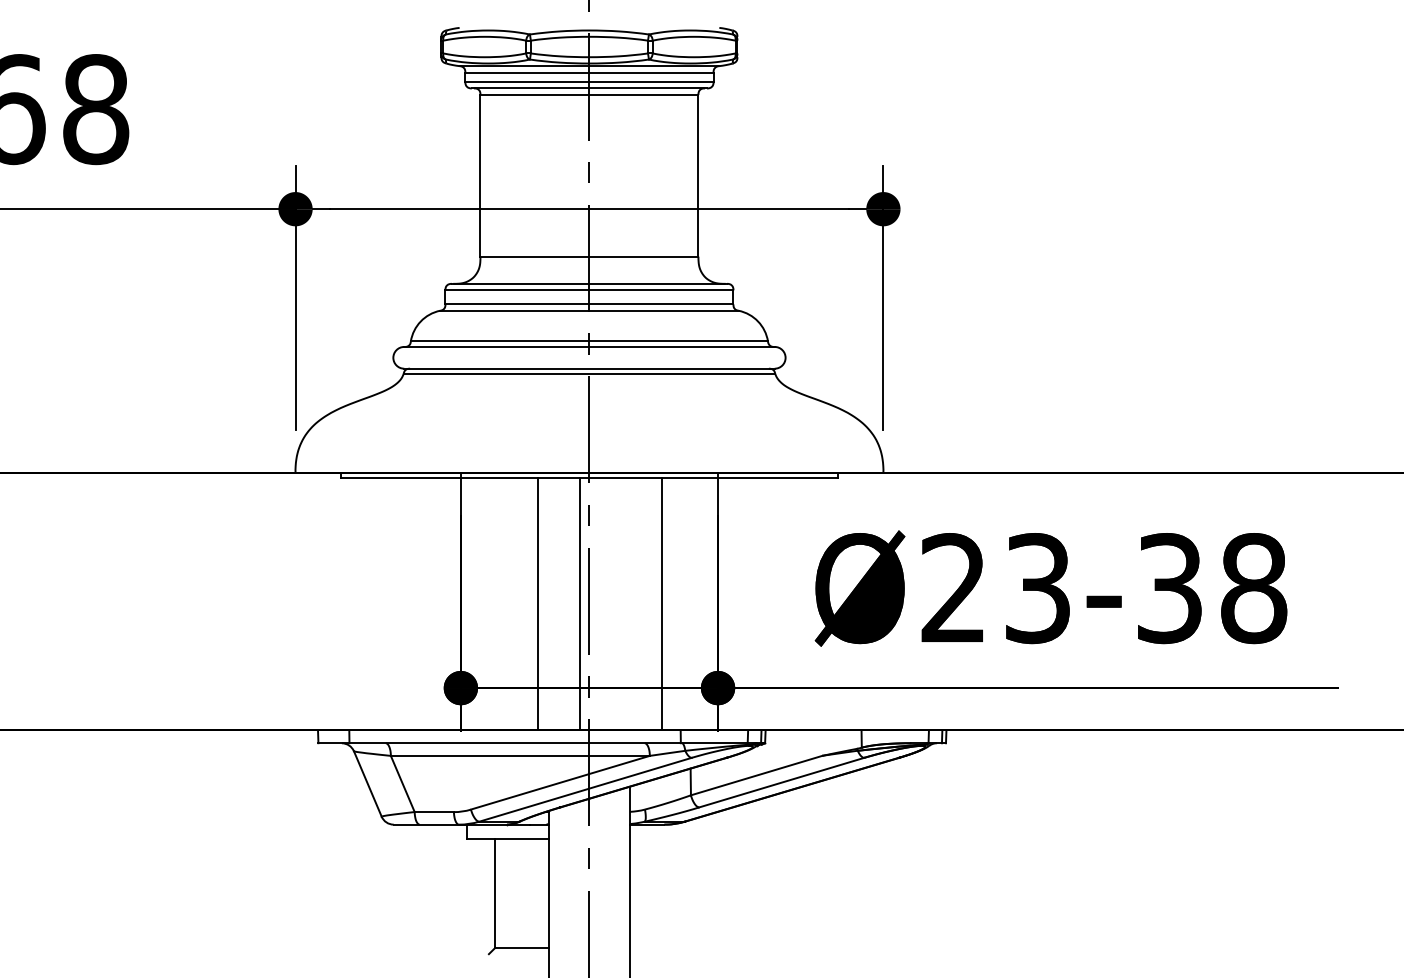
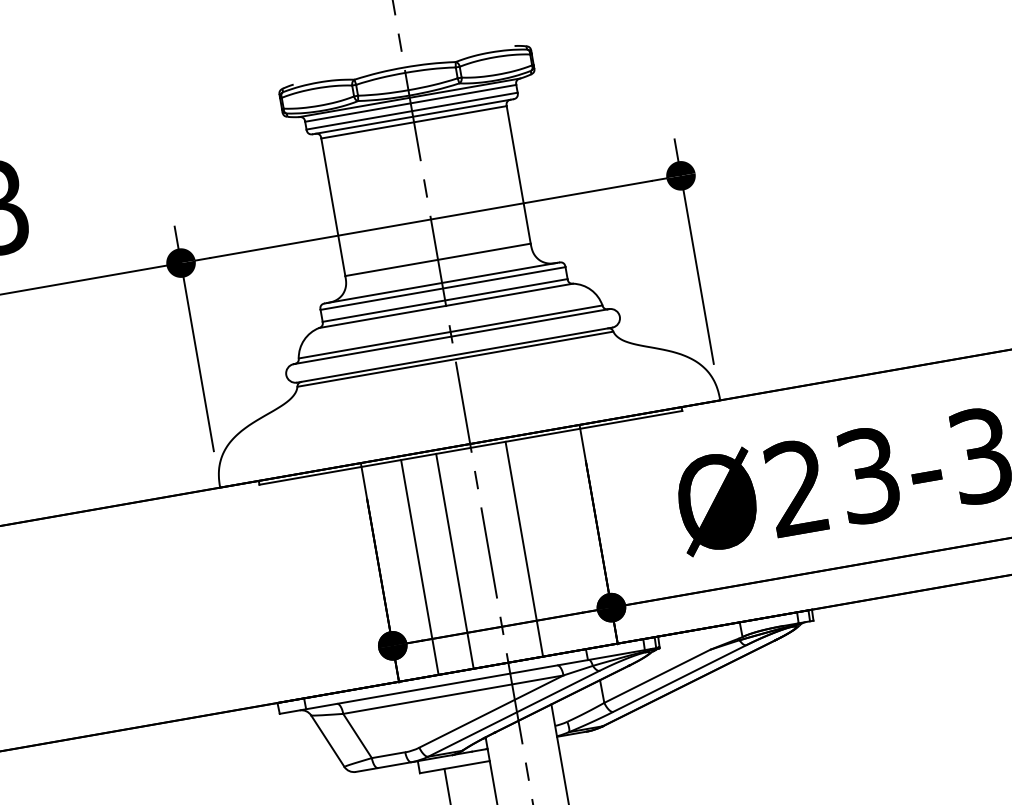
line: (538, 603) -> (419, 566), moved
line: (579, 603) -> (454, 560), moved
line: (662, 603) -> (524, 548), moved

